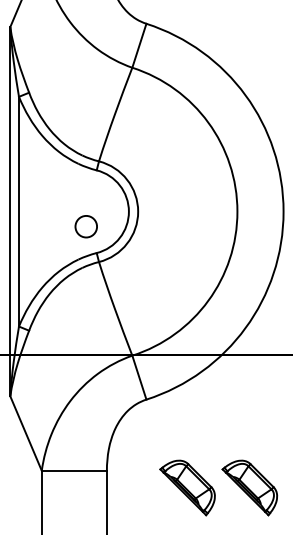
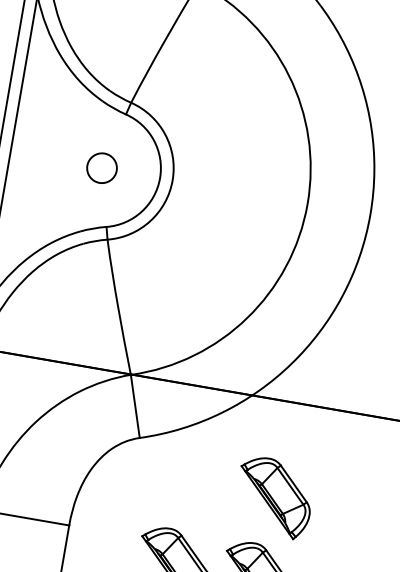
circle: (85, 226) -> (101, 167), moved
part: (249, 425) -> (273, 497), added

